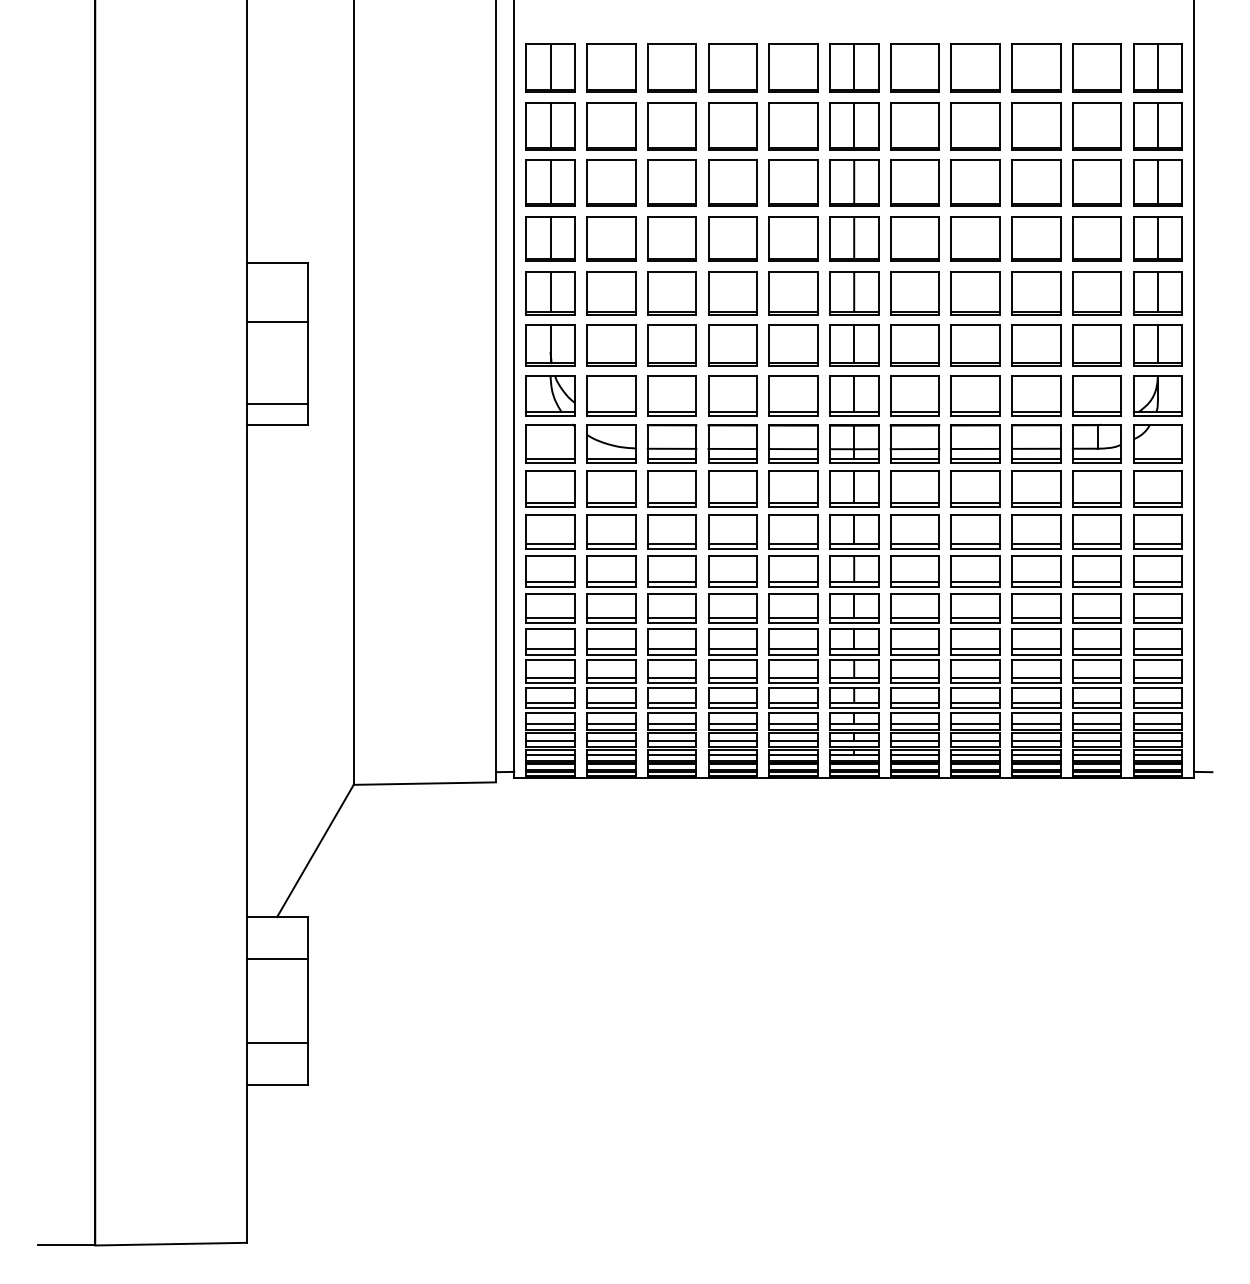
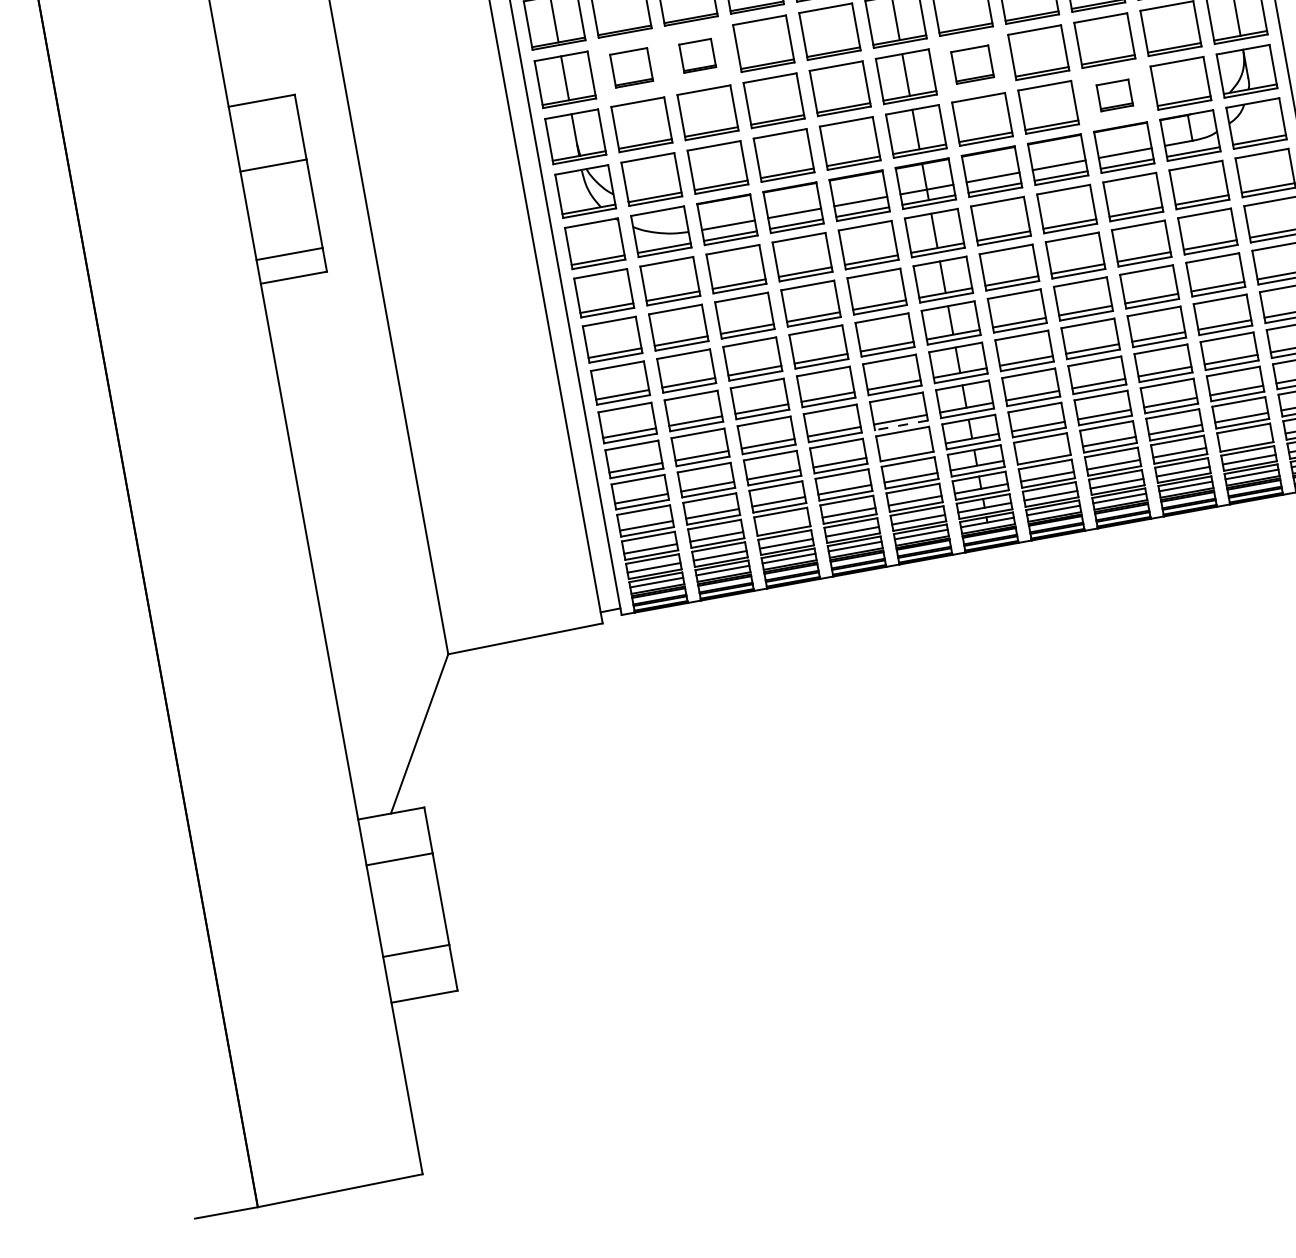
part: (611, 293) -> (631, 68), size x0.7
part: (671, 293) -> (697, 56), size x0.6
part: (914, 345) -> (972, 64), size x0.7
part: (1036, 395) -> (1114, 95), size x0.6
line: (793, 654) -> (901, 425), solid -> dashed
line: (793, 677) -> (906, 450), removed
line: (914, 702) -> (1042, 453), removed
line: (671, 723) -> (782, 524), removed
line: (1096, 723) -> (1245, 440), removed

